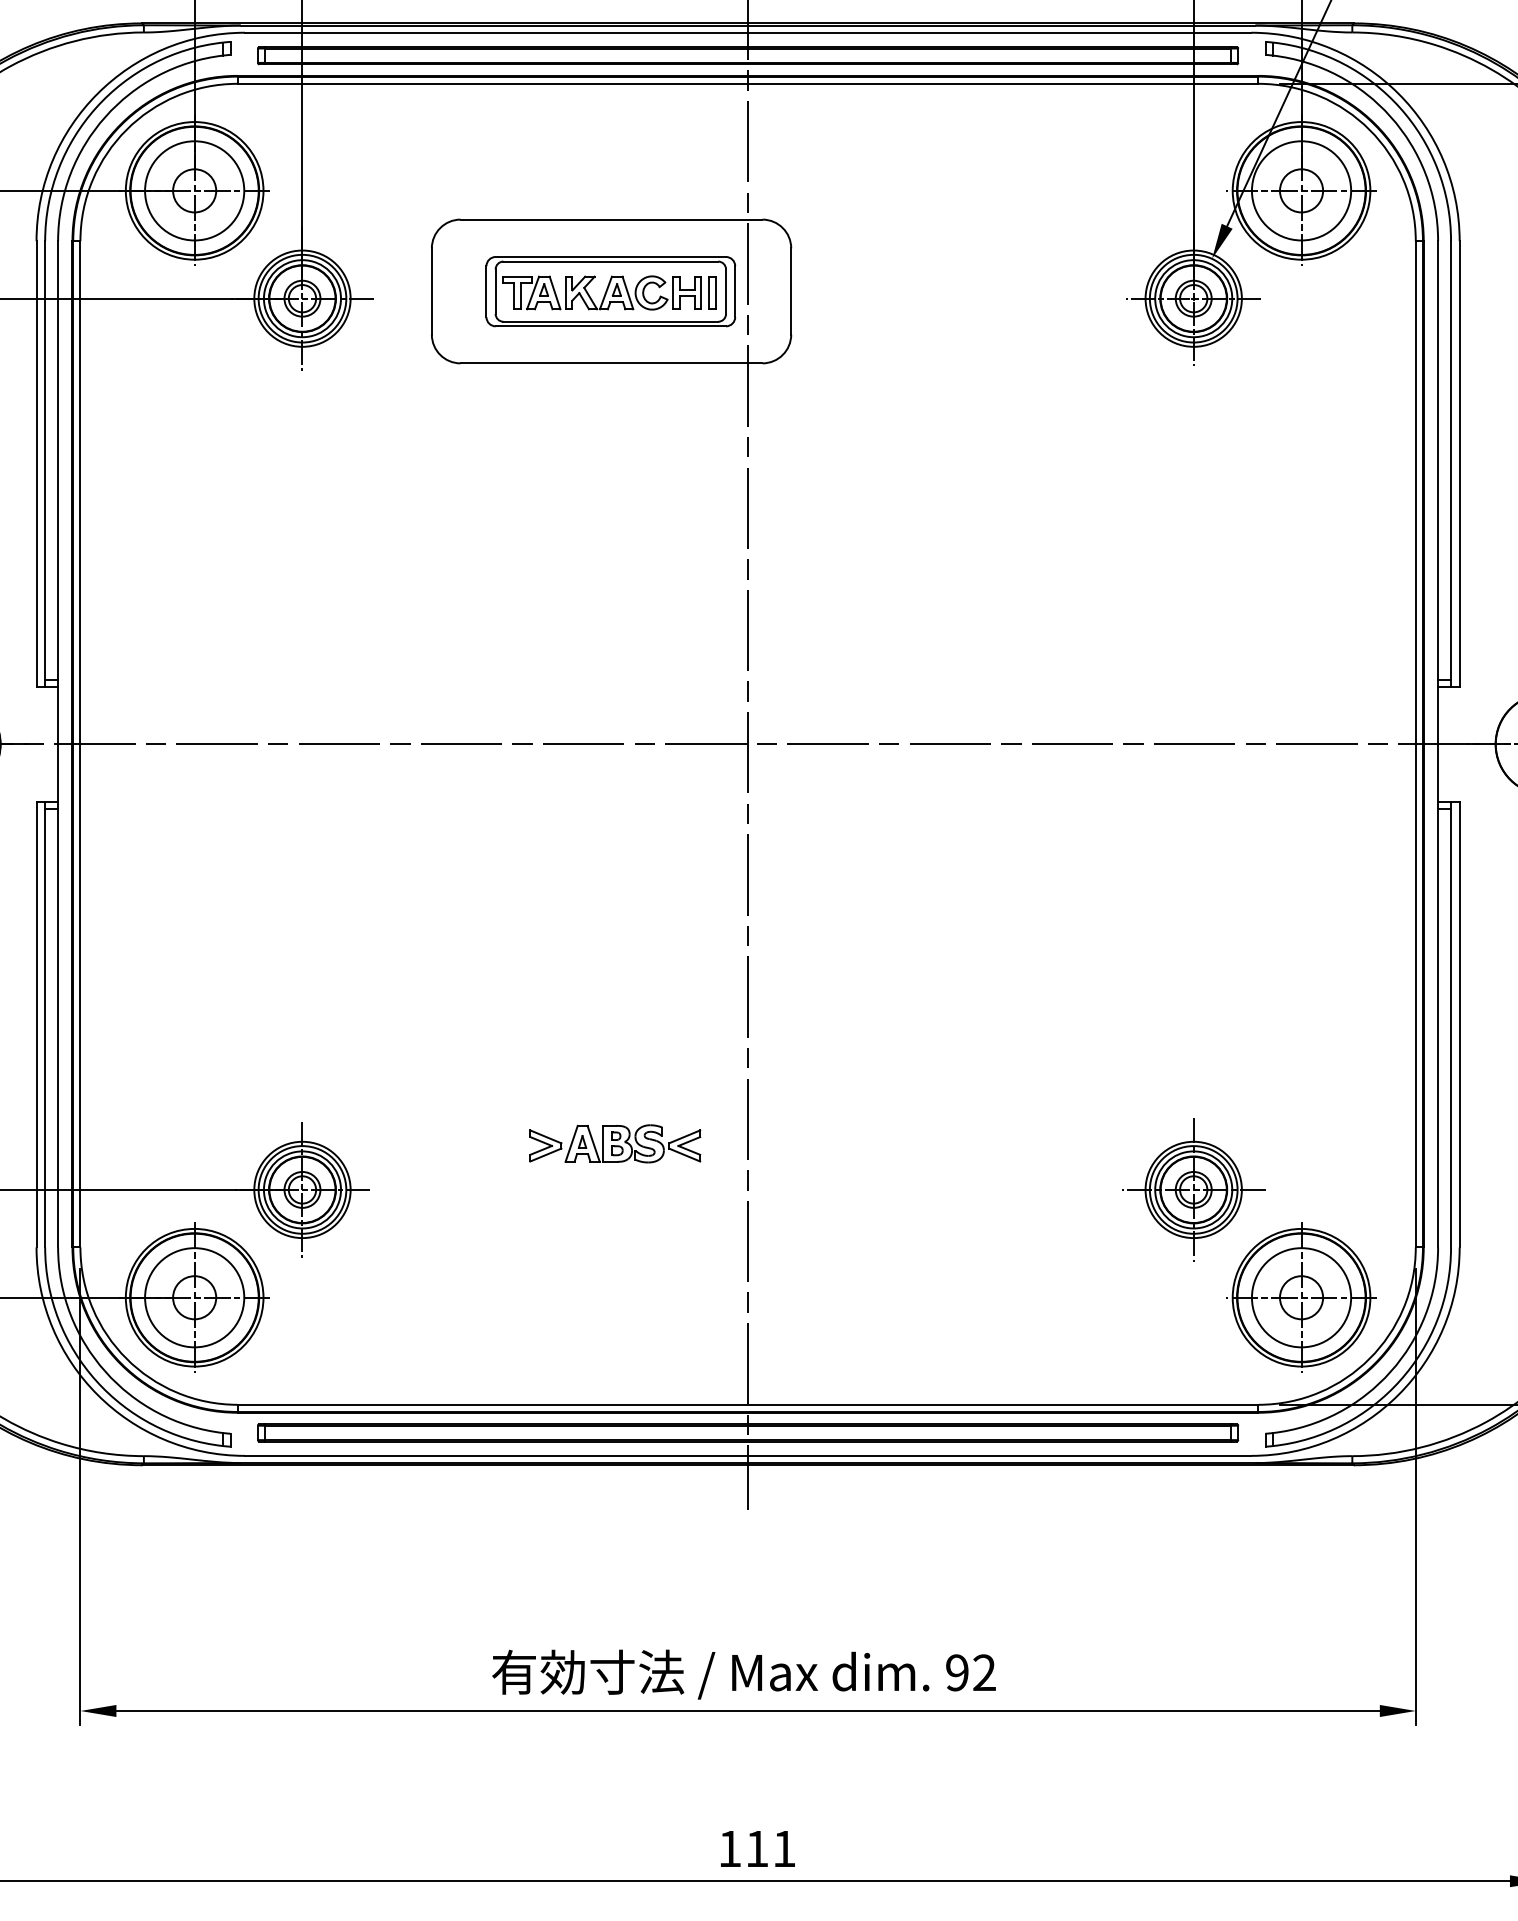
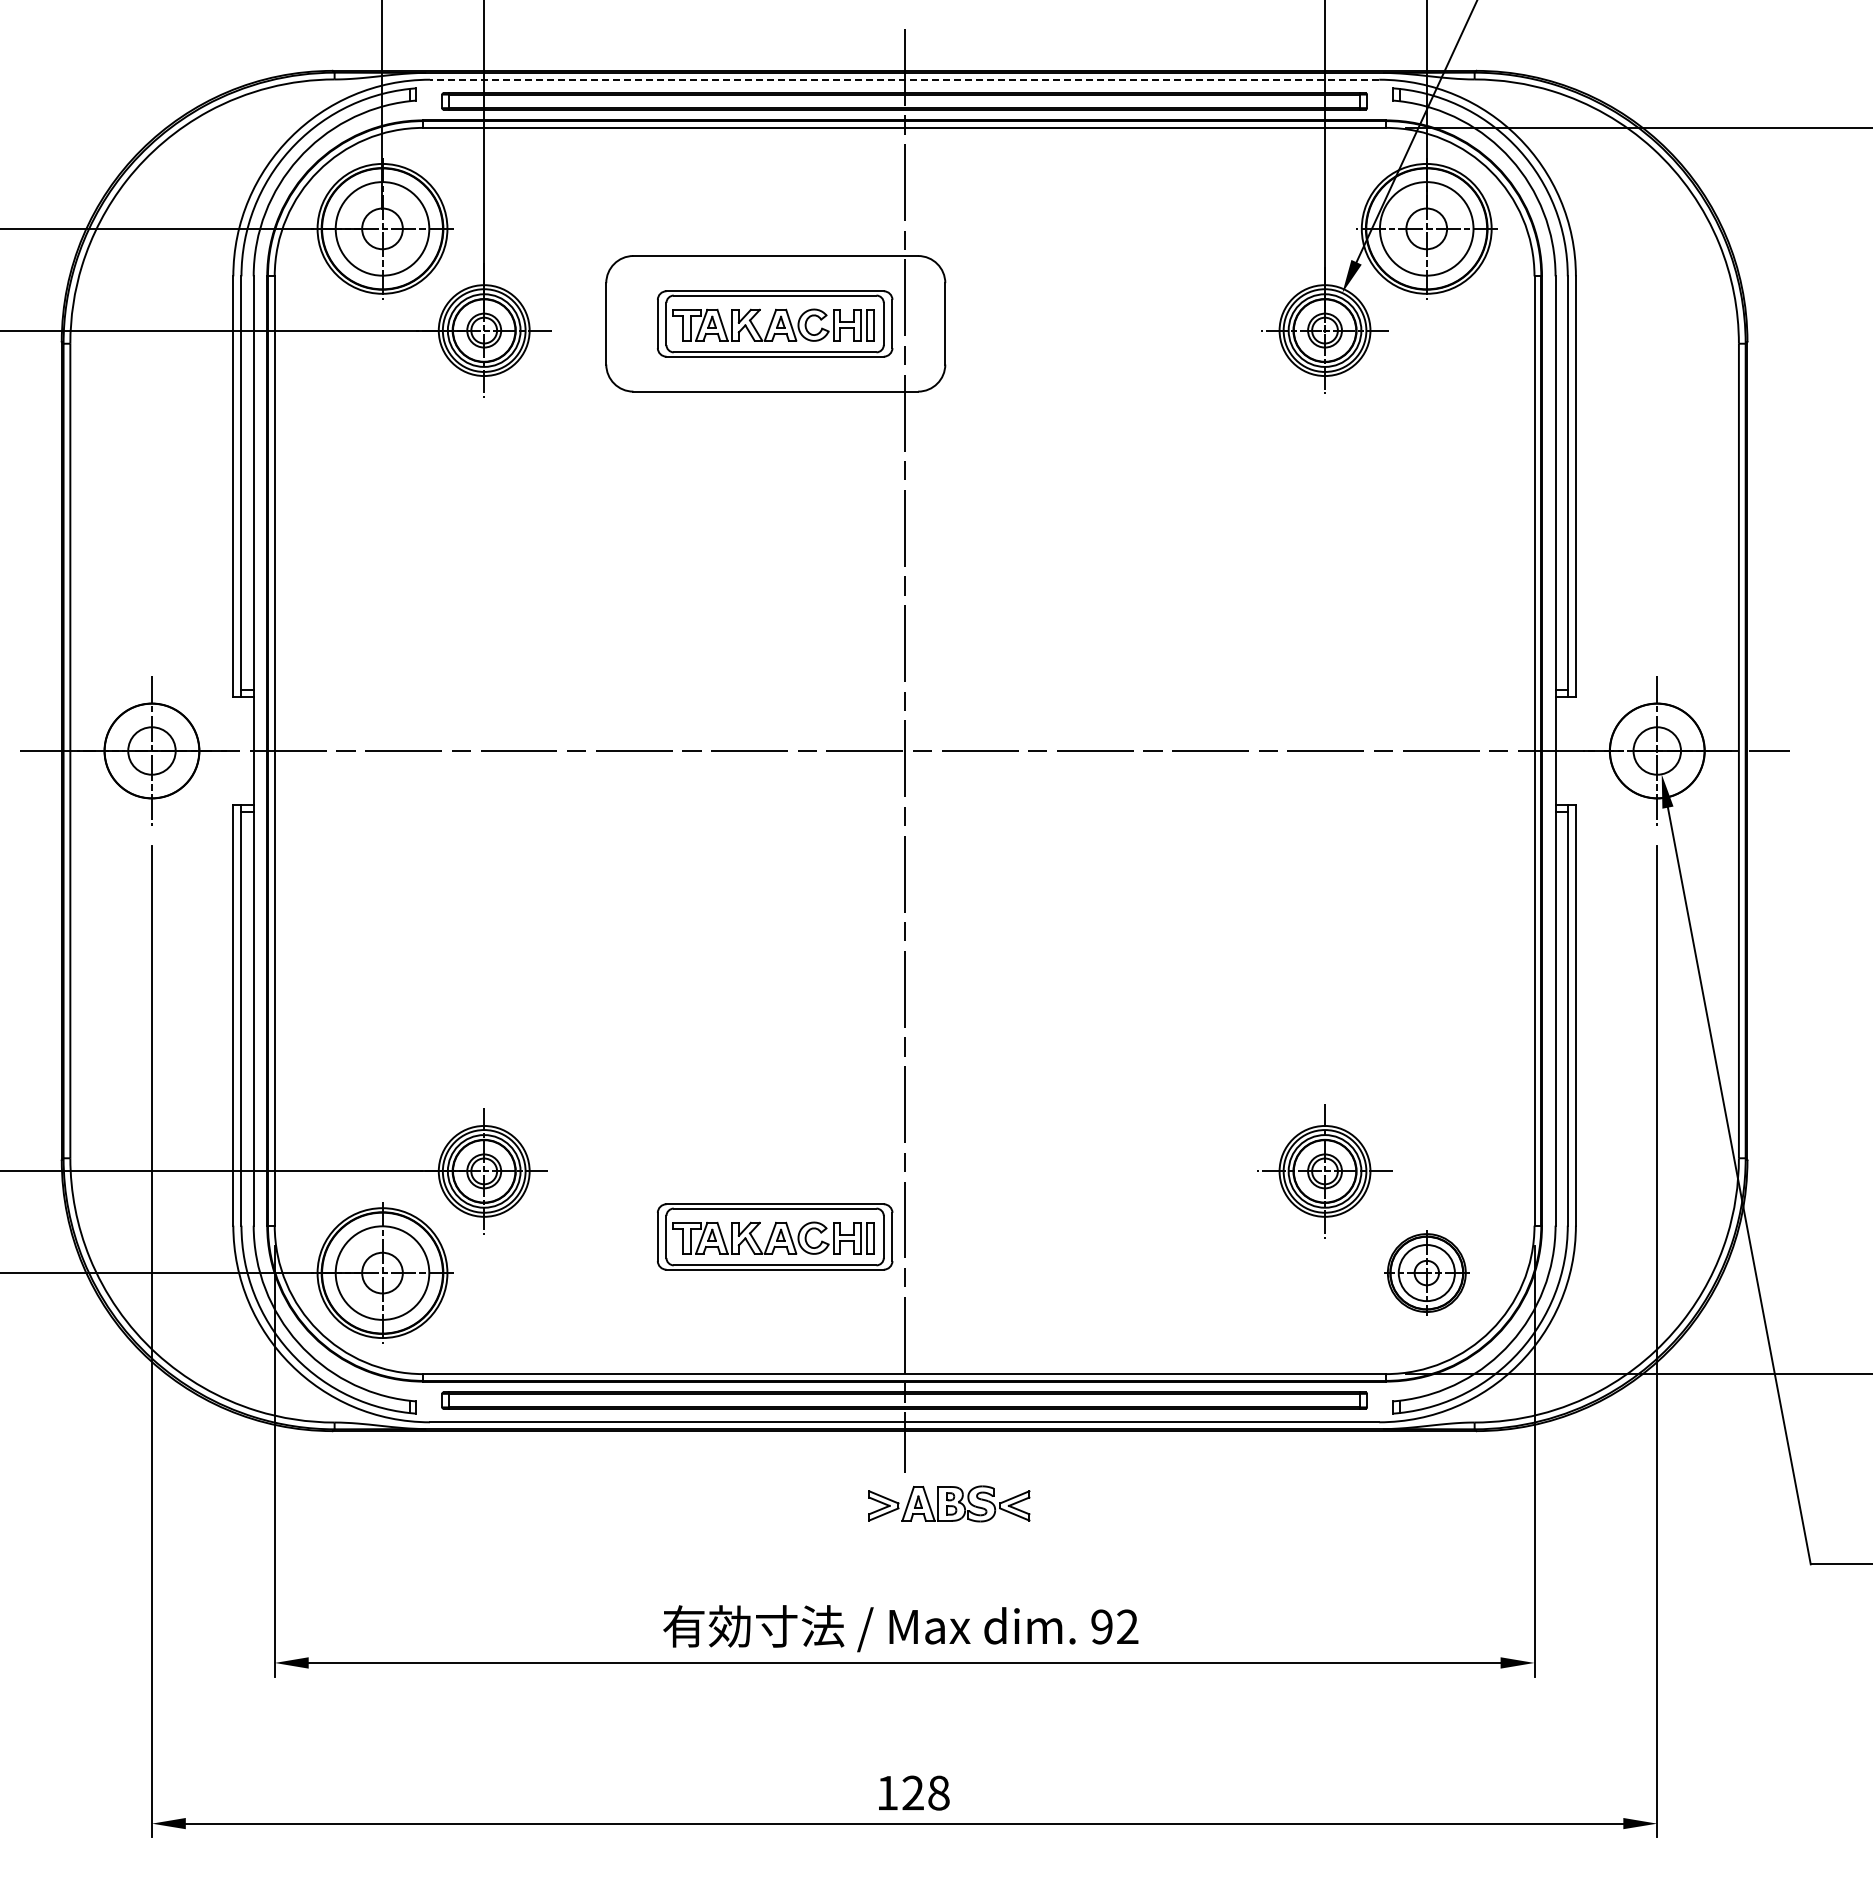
line: (747, 32) -> (904, 79), solid -> dashed
part: (615, 1143) -> (949, 1503), moved
part: (611, 1258) -> (775, 1236), added
part: (1301, 1297) -> (1426, 1272), size x0.6
text: (770, 1848) -> (925, 1792), 111 -> 128

